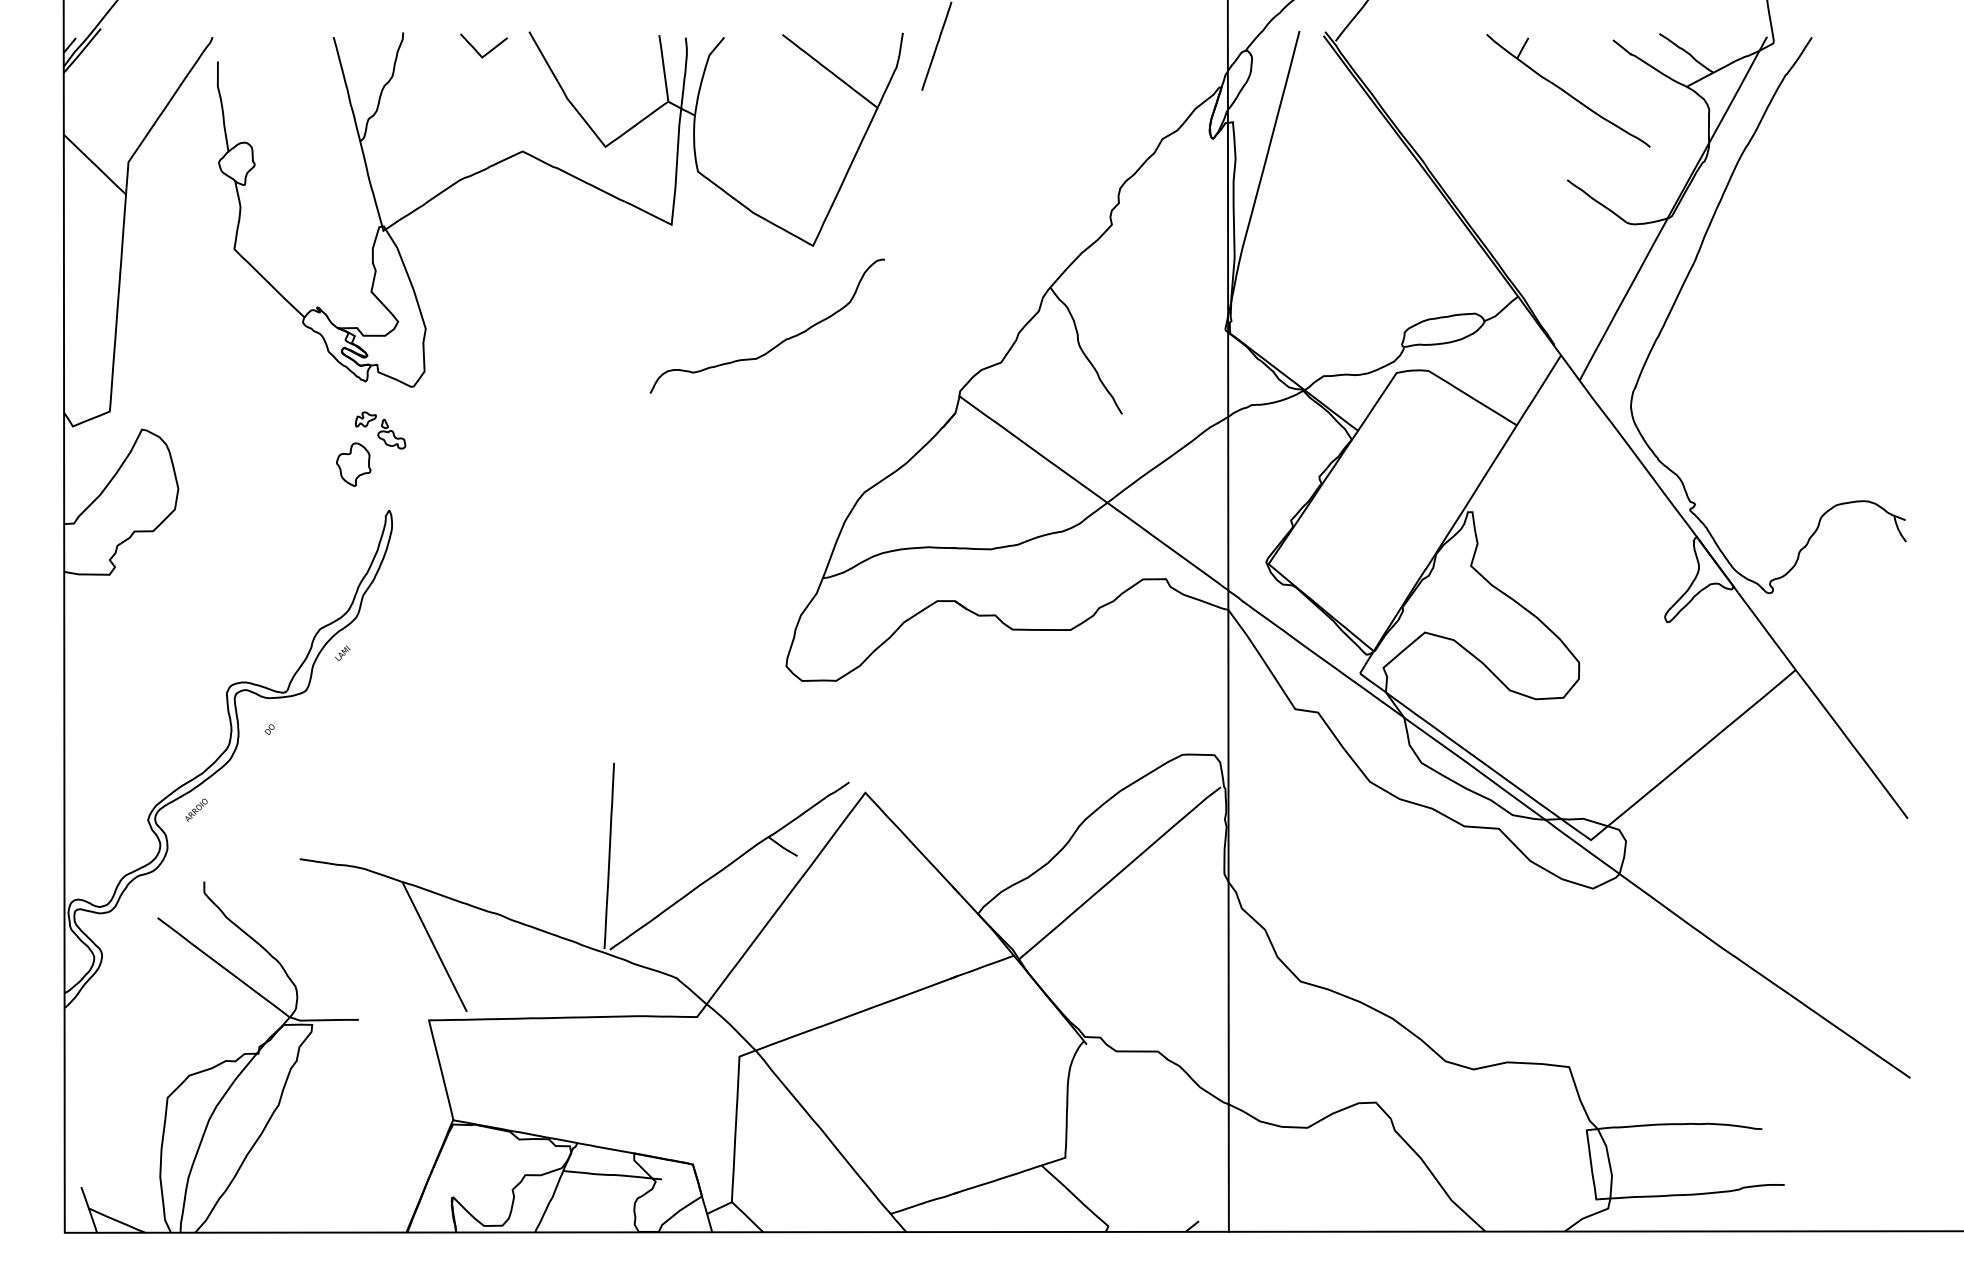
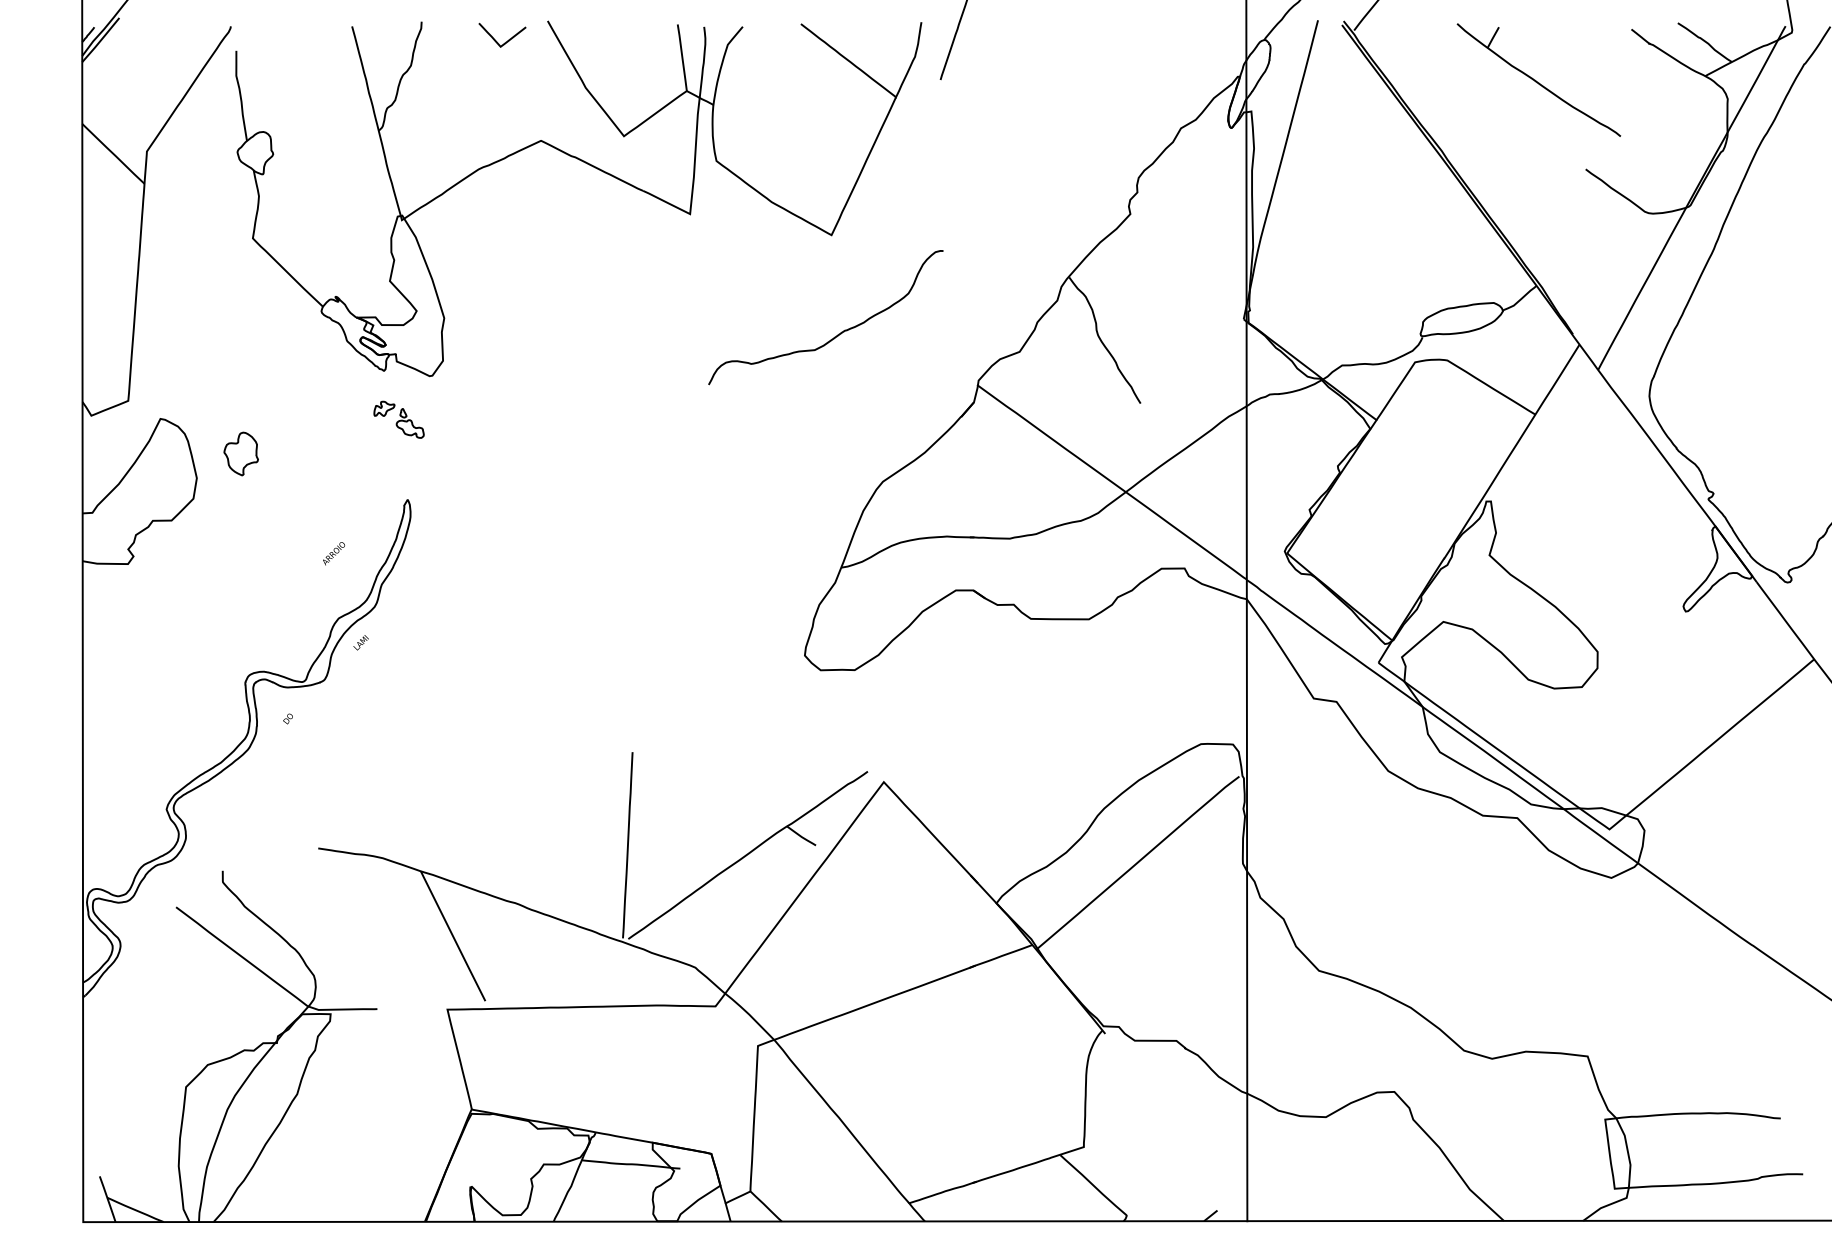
part: (1568, 90) -> (1538, 79), moved
curve: (778, 343) -> (836, 334), moved
part: (353, 464) -> (240, 453), moved
text: (196, 810) -> (333, 553), moved

